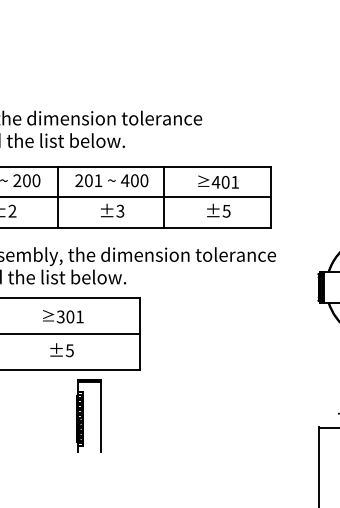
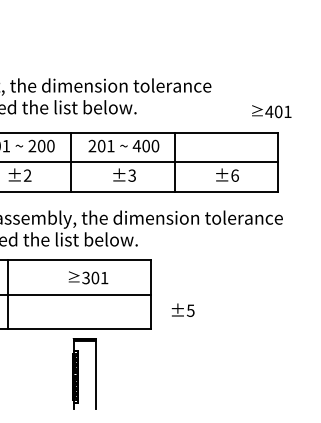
text: (218, 181) -> (271, 111), moved
text: (226, 210) -> (234, 174), ±5 -> ±6
text: (63, 316) -> (88, 277), moved
text: (61, 350) -> (182, 310), moved
part: (88, 415) -> (83, 373), moved

